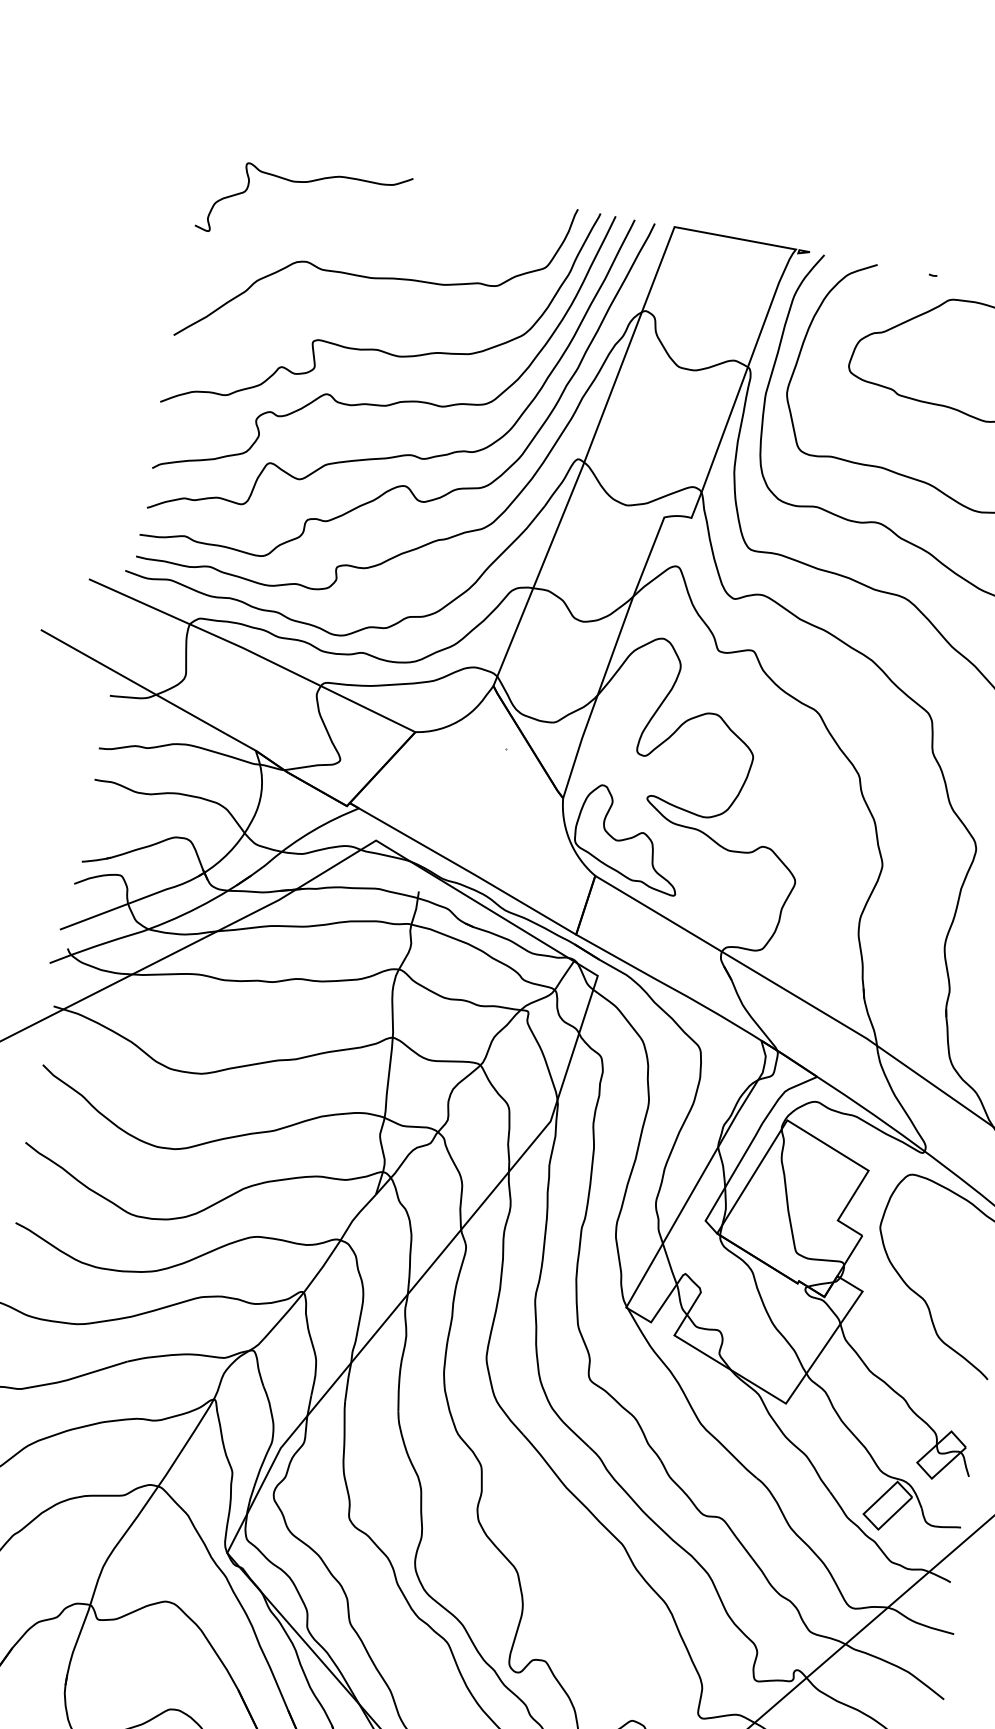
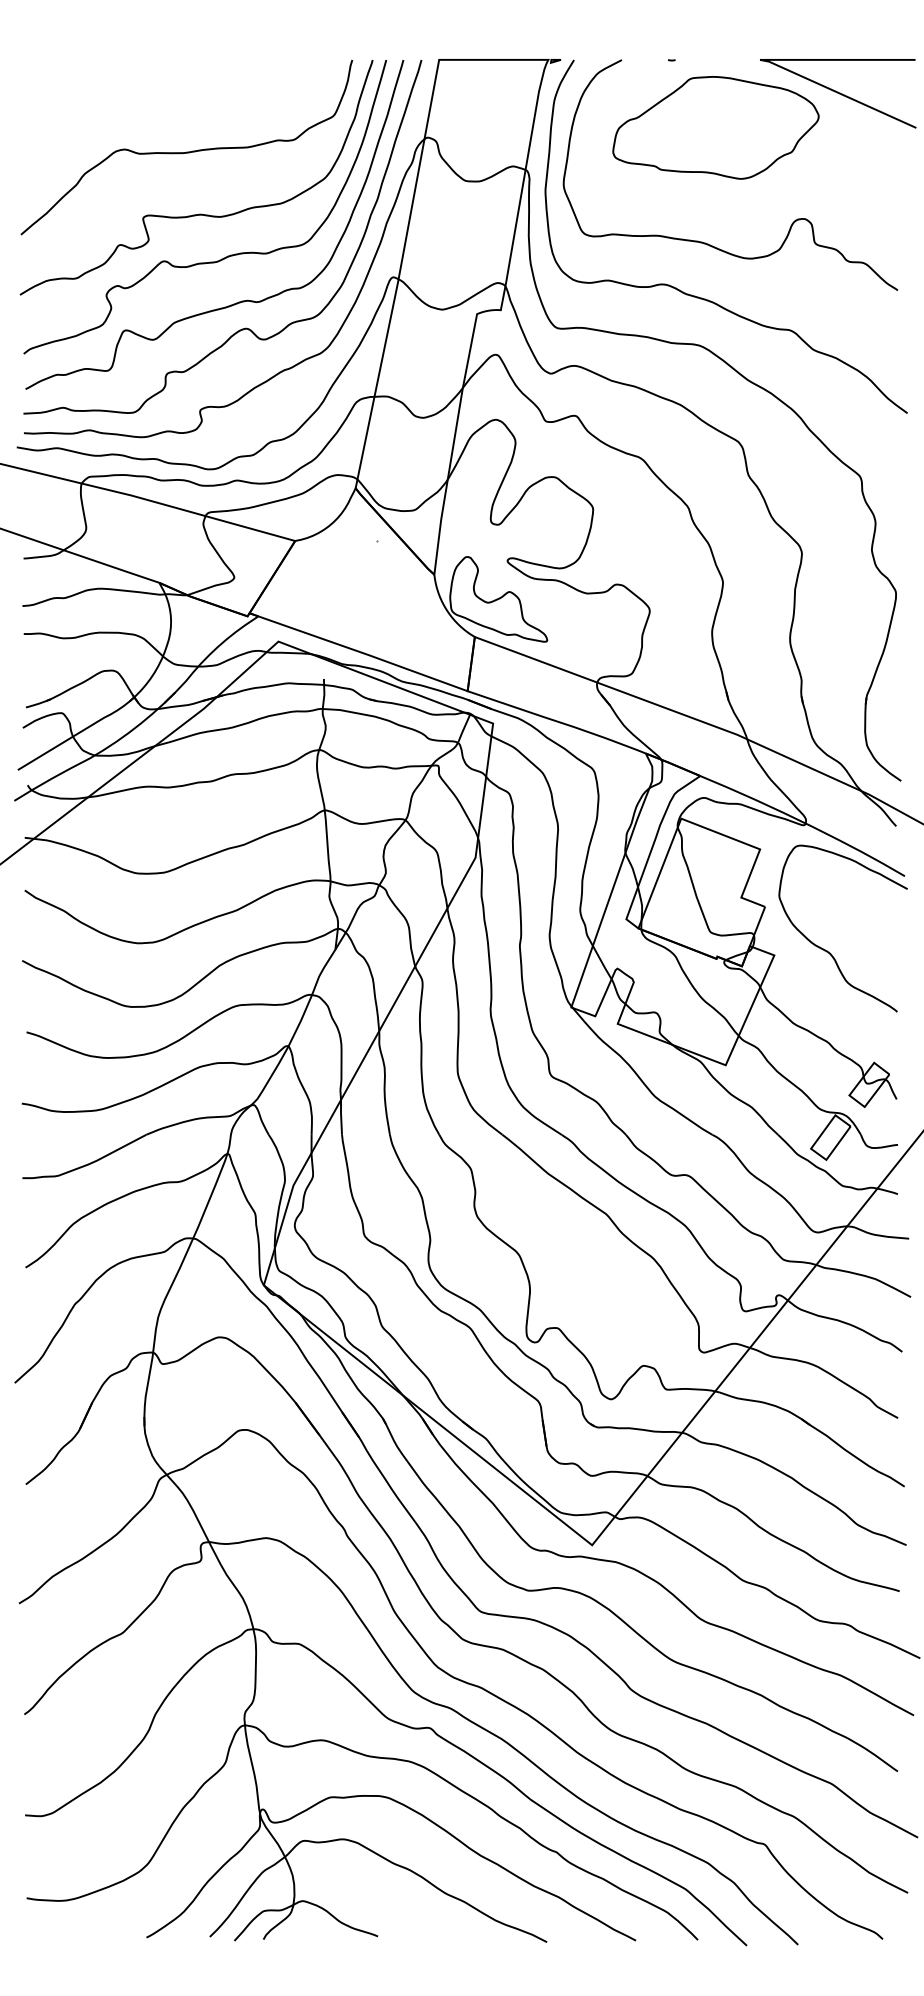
curve: (304, 183) -> (110, 81), removed

